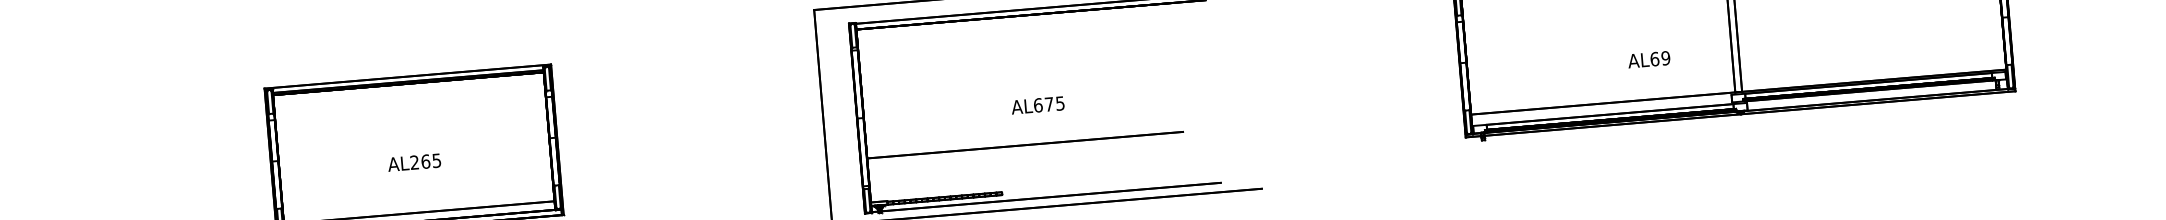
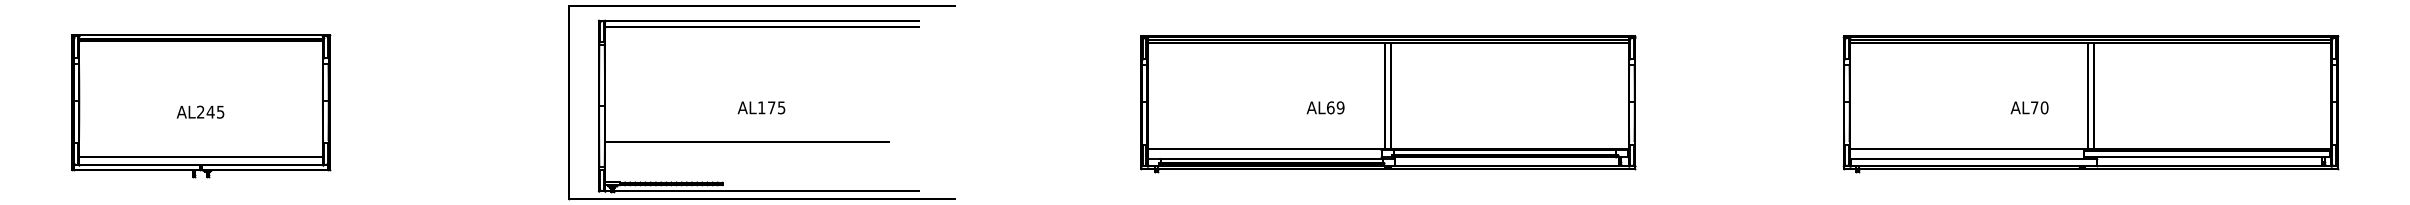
text: (1648, 59) -> (1325, 107), moved
text: (1037, 105) -> (761, 107), AL675 -> AL175
text: (425, 160) -> (210, 111), AL265 -> AL245

